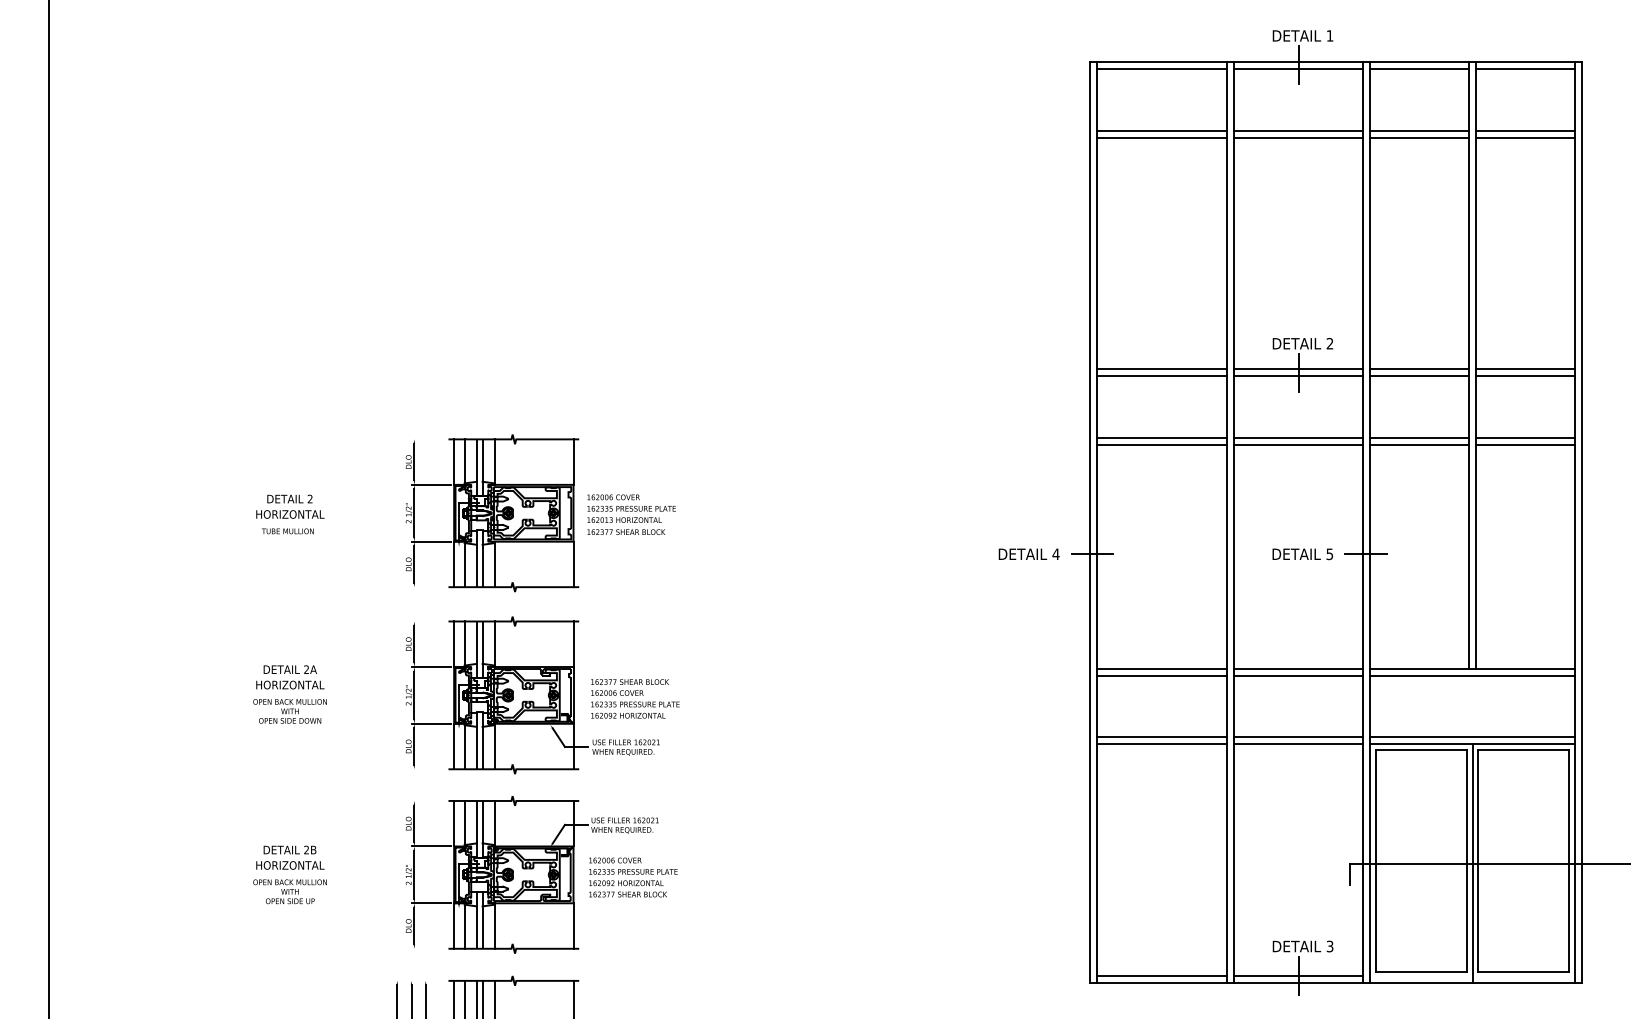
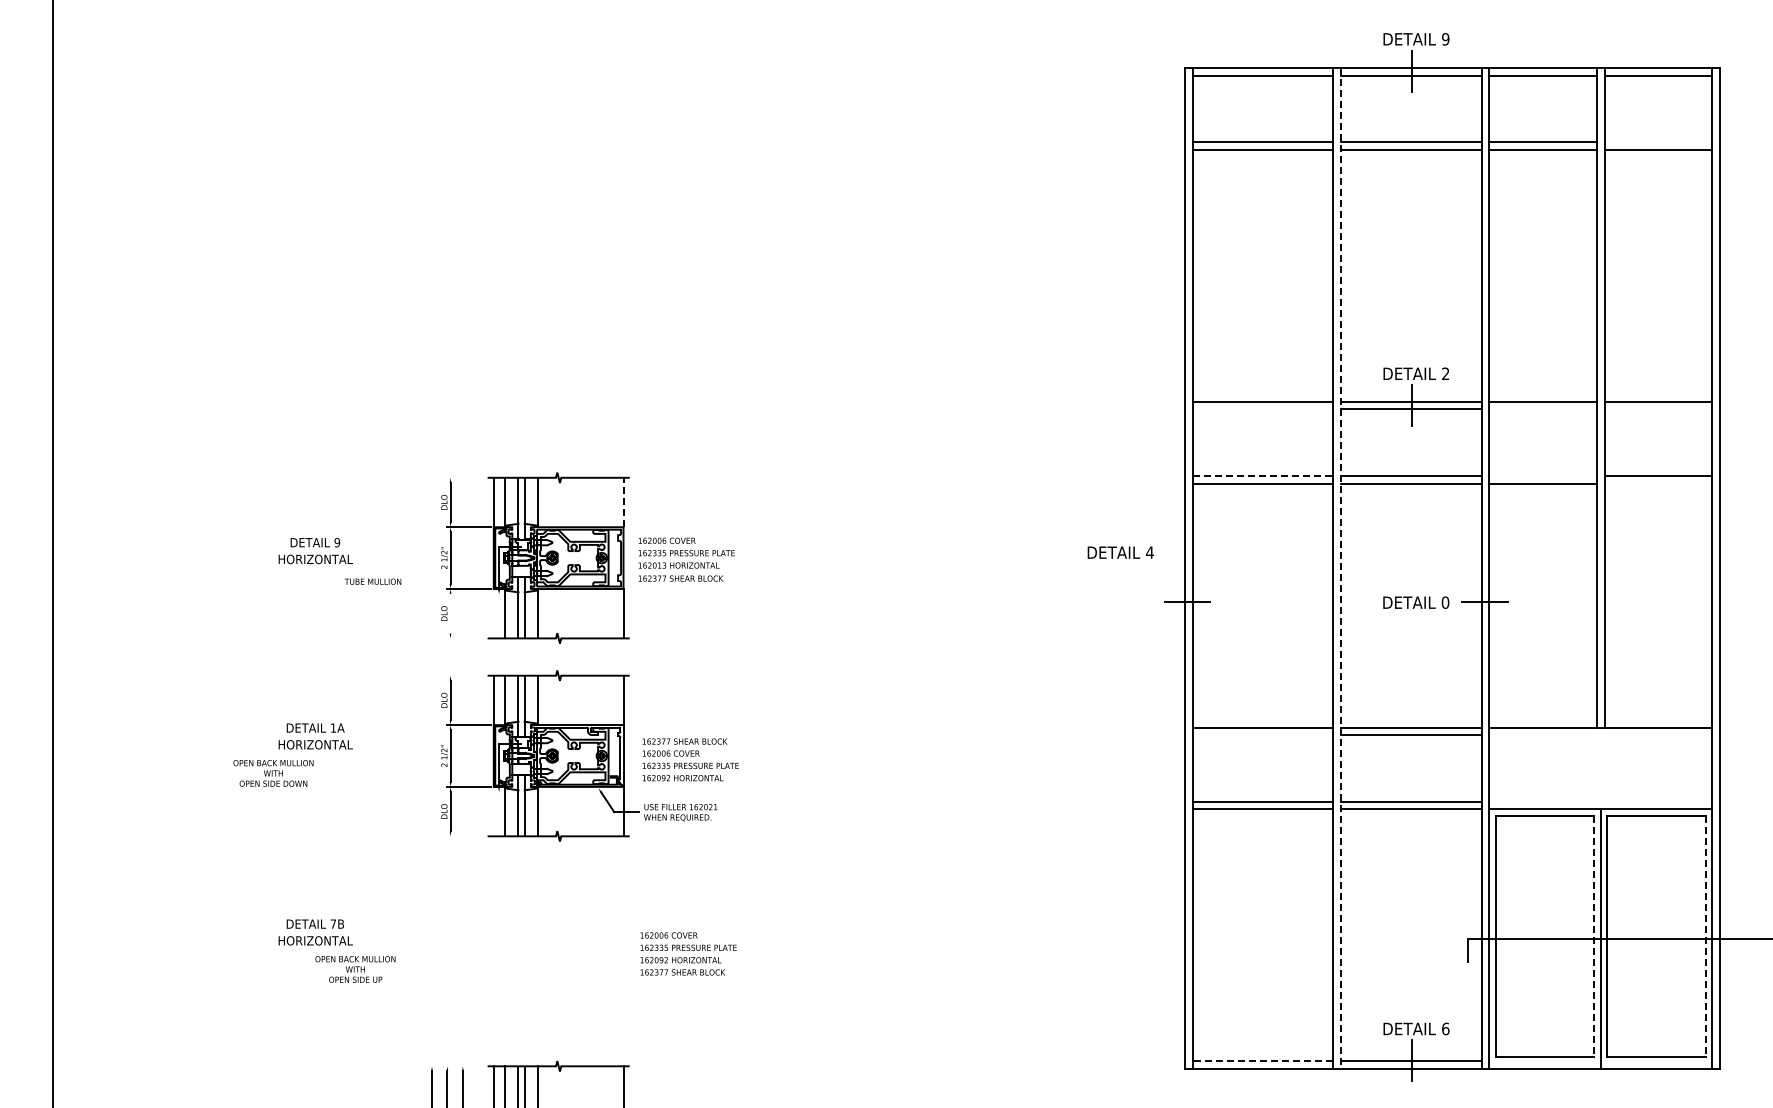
text: (1329, 36) -> (1445, 39), 1 -> 9
line: (1524, 130) -> (1657, 142), removed
line: (1161, 376) -> (1262, 409), removed
line: (1419, 376) -> (1542, 409), removed
line: (1524, 376) -> (1657, 409), removed
line: (1162, 437) -> (1263, 475), solid -> dashed
line: (1419, 437) -> (1542, 475), removed
line: (1524, 444) -> (1657, 483), removed
line: (573, 462) -> (623, 502), solid -> dashed
text: (310, 498) -> (337, 542), 2 -> 9
line: (1234, 522) -> (1341, 568), solid -> dashed
text: (288, 531) -> (373, 581), moved
text: (1028, 554) -> (1120, 552), moved
text: (1329, 554) -> (1445, 602), 5 -> 0
line: (414, 564) -> (450, 613), removed
line: (453, 564) -> (493, 613), removed
text: (305, 669) -> (332, 727), 2A -> 1A
line: (1161, 676) -> (1262, 735), removed
line: (1472, 676) -> (1600, 735), removed
text: (290, 711) -> (273, 773), moved
line: (1472, 737) -> (1600, 801), removed
line: (453, 746) -> (493, 811), removed
text: (305, 849) -> (332, 923), 2B -> 7B
line: (1466, 861) -> (1594, 936), solid -> dashed
line: (1569, 861) -> (1705, 936), solid -> dashed
part: (532, 874) -> (578, 950), removed
text: (290, 891) -> (355, 969), moved
text: (1329, 946) -> (1445, 1028), 3 -> 6
line: (1161, 976) -> (1262, 1061), solid -> dashed

